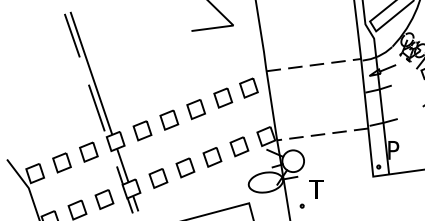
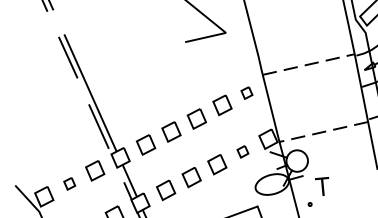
part: (248, 87) -> (246, 92), size x0.6
part: (239, 146) -> (242, 151), size x0.6
part: (61, 162) -> (69, 183), size x0.6

